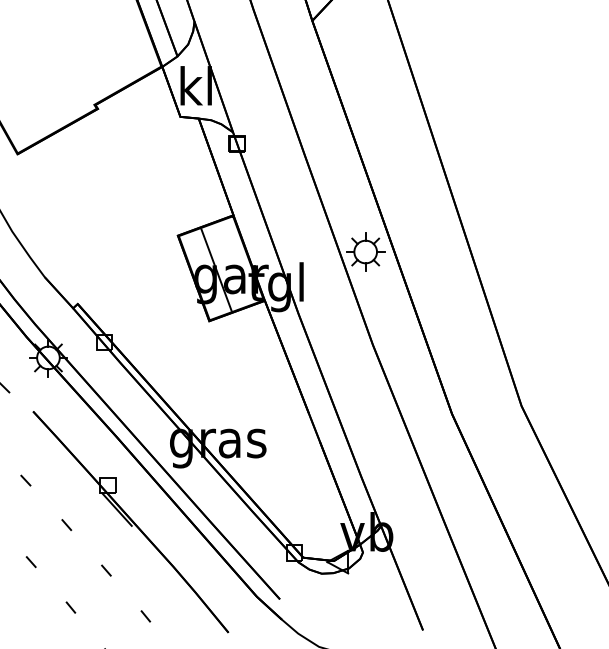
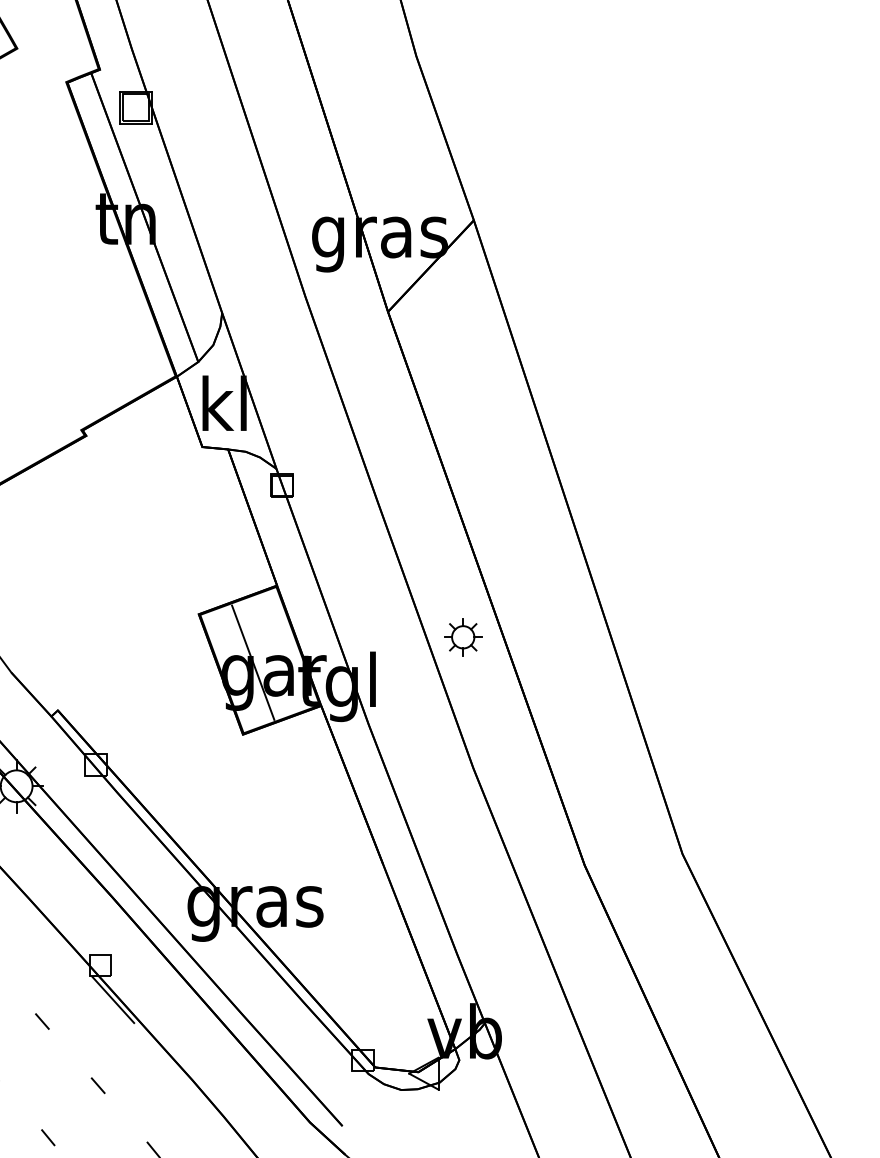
part: (365, 252) -> (463, 637), size x0.7

